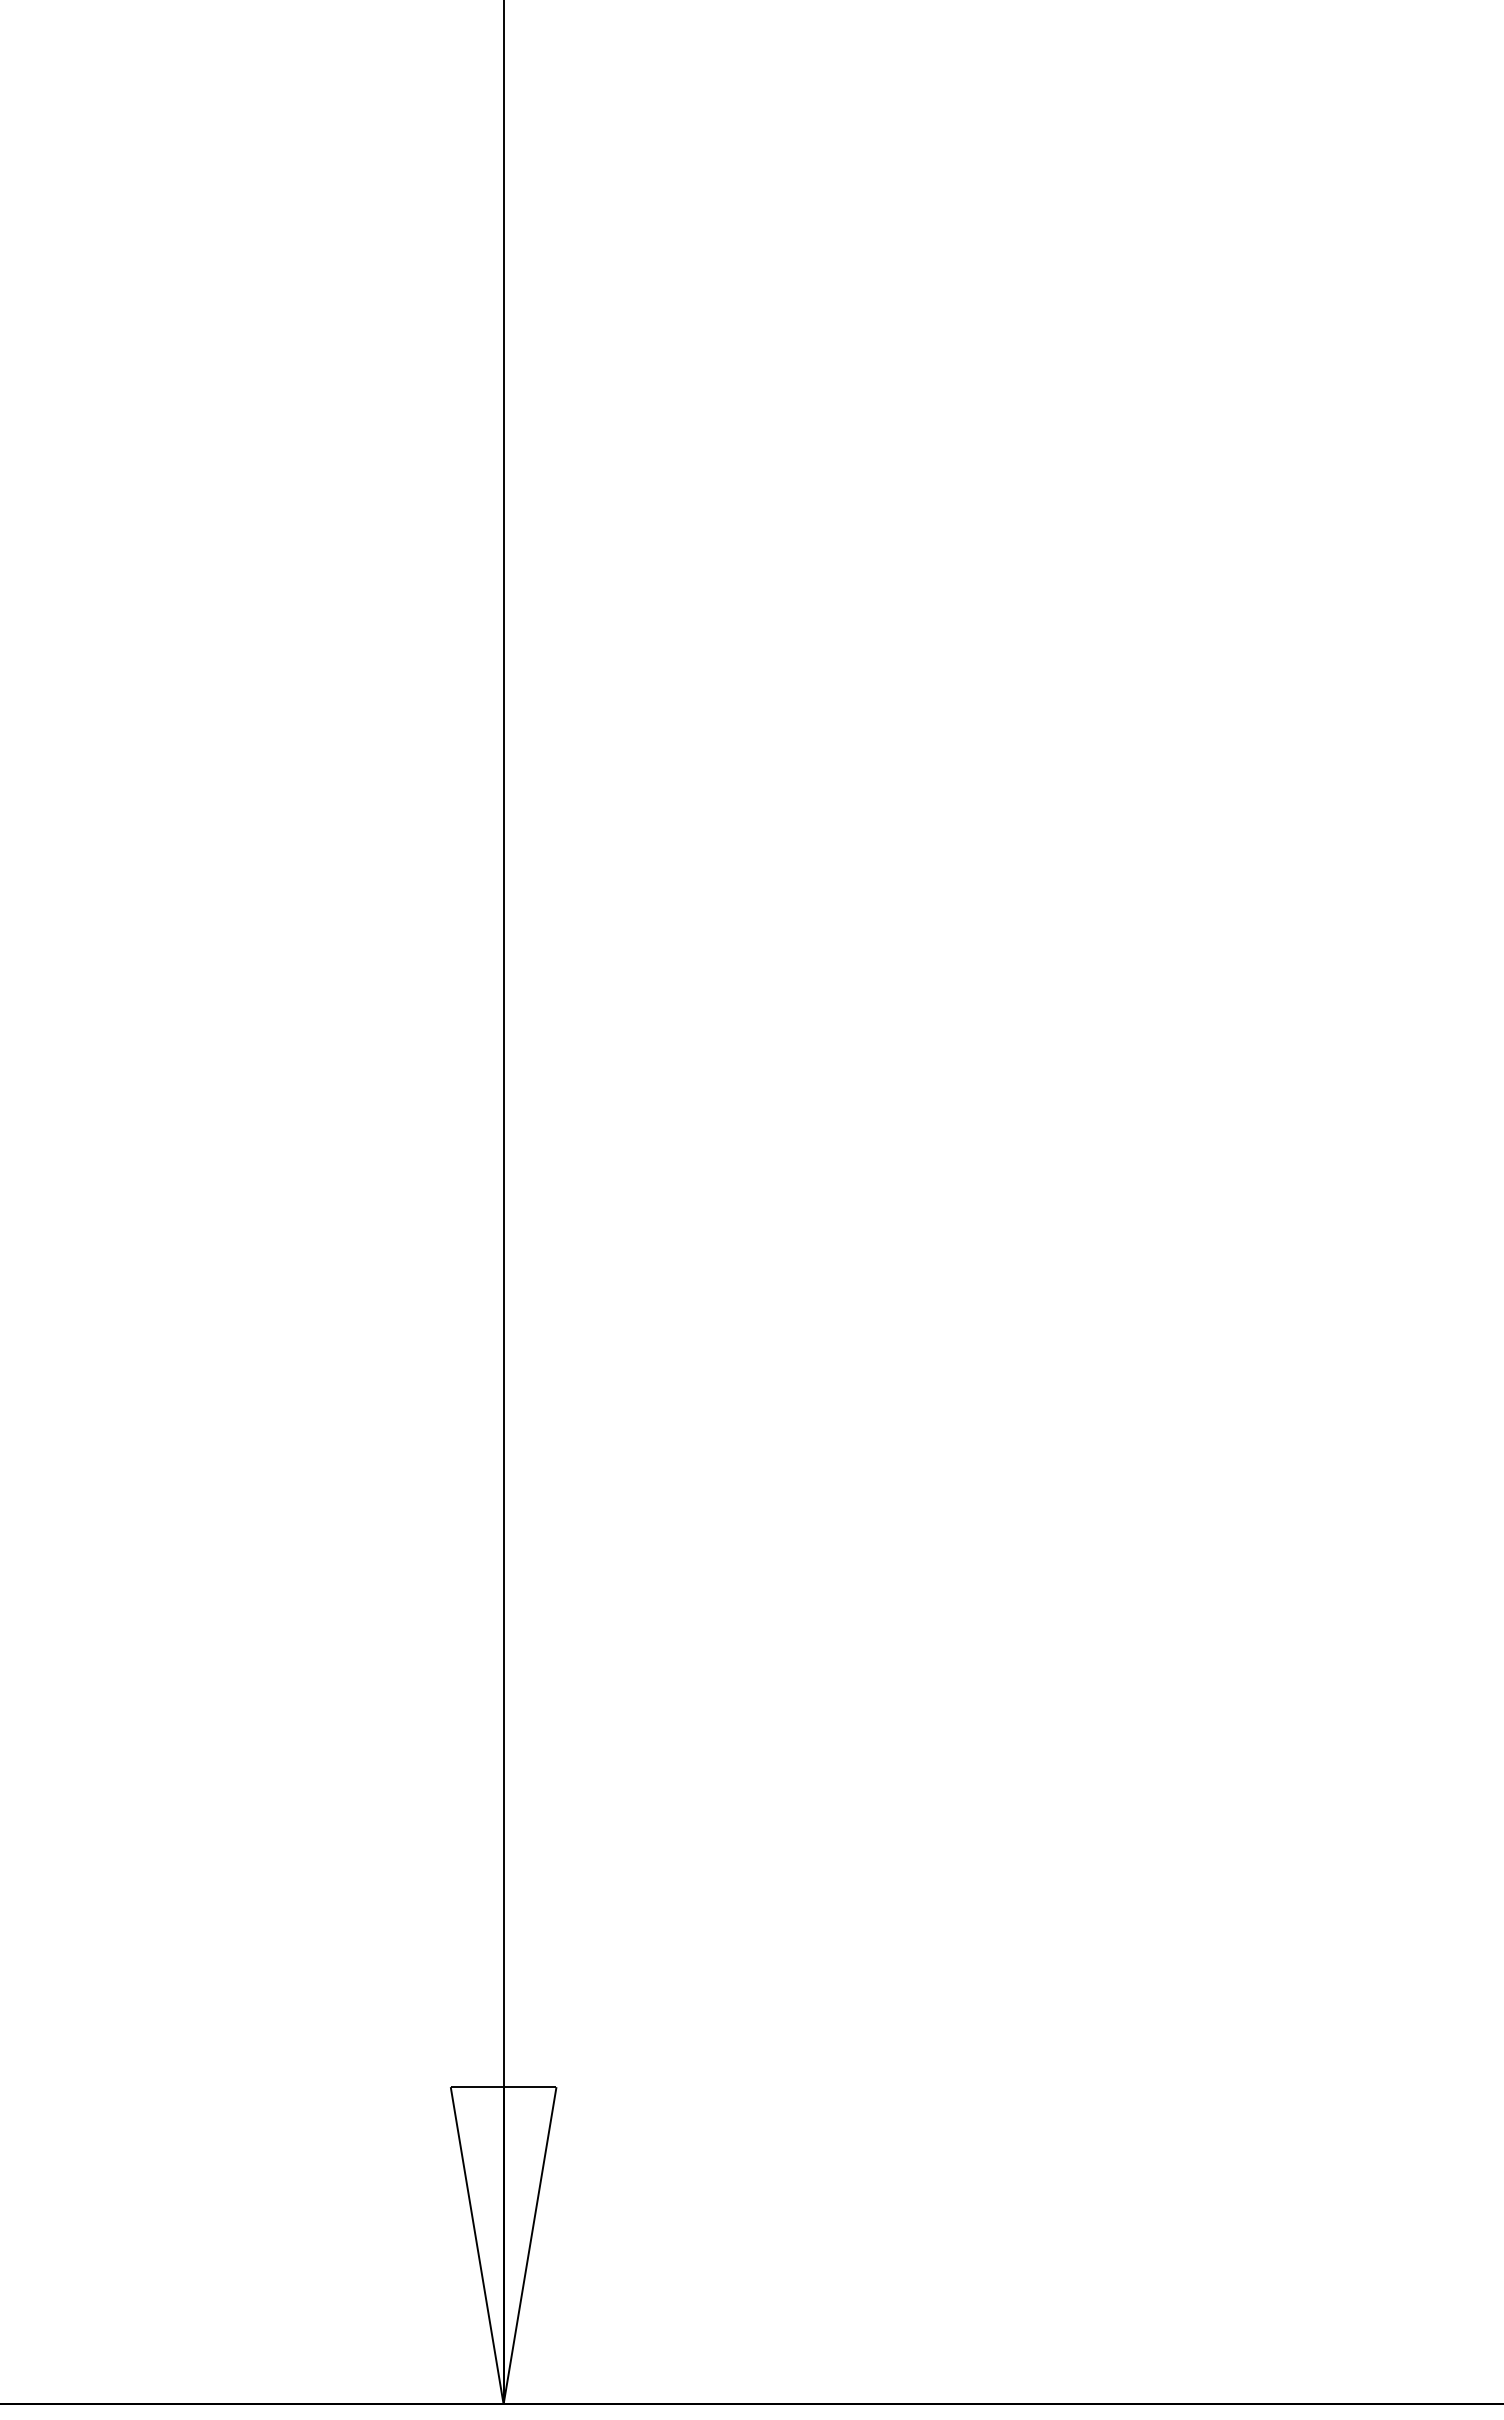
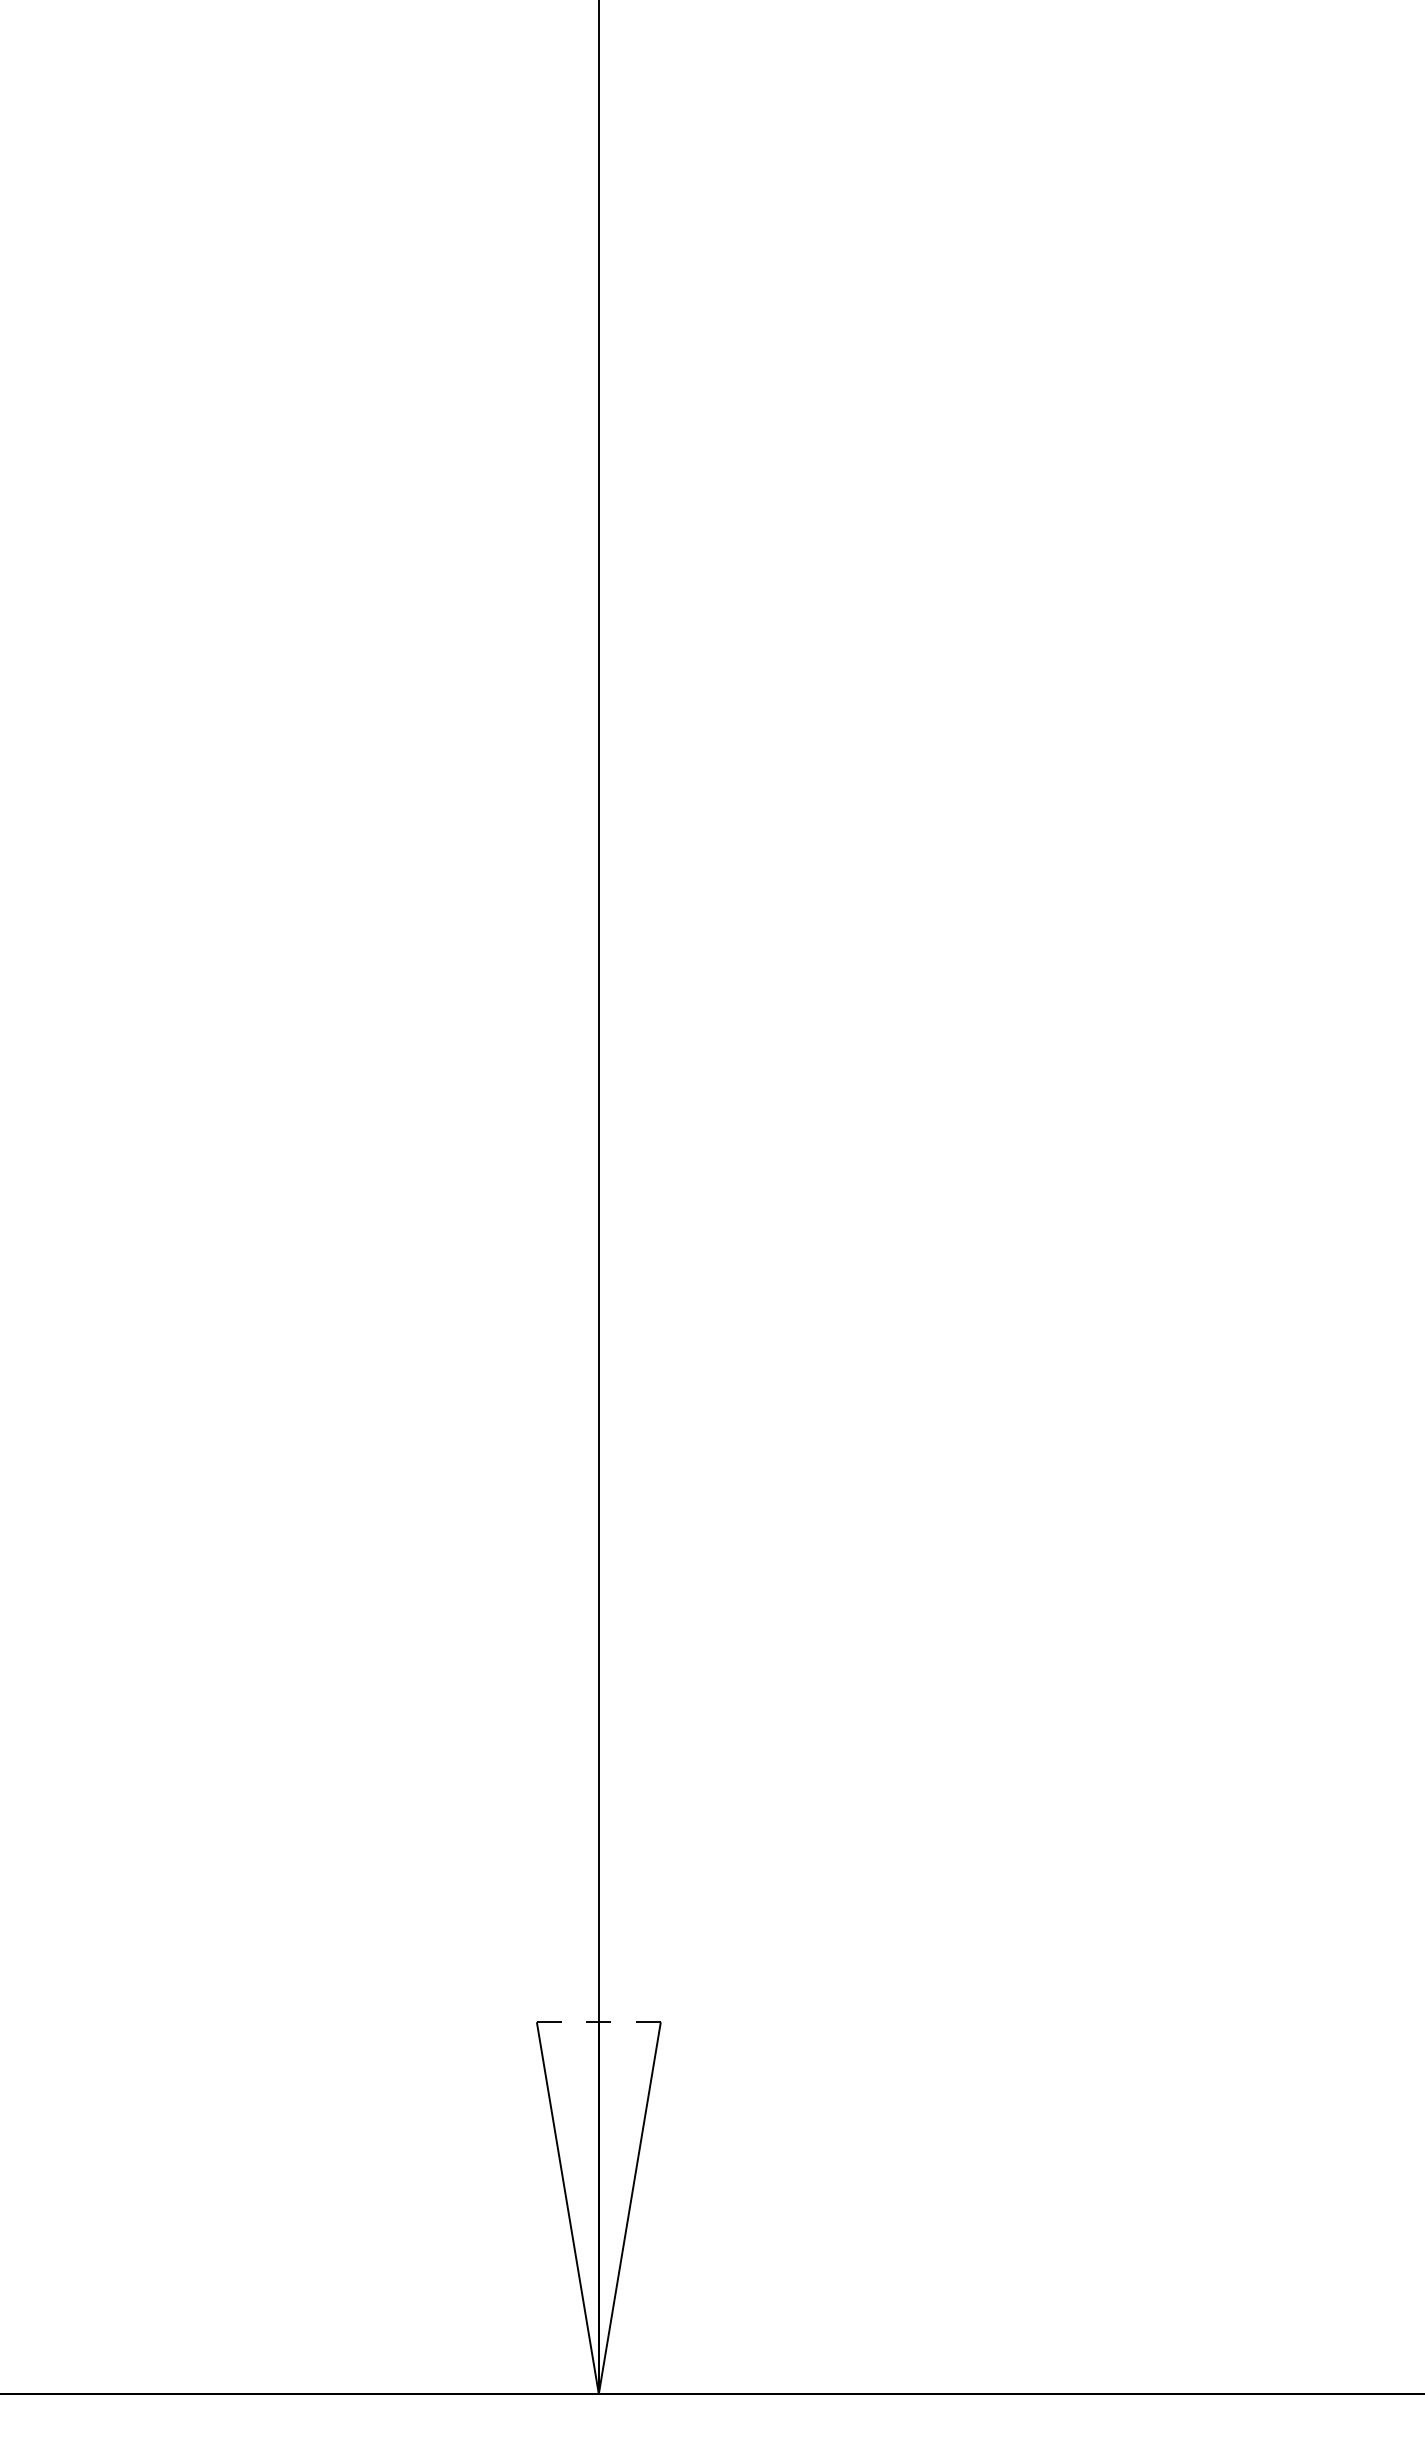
line: (503, 2087) -> (598, 2022), solid -> dashed

